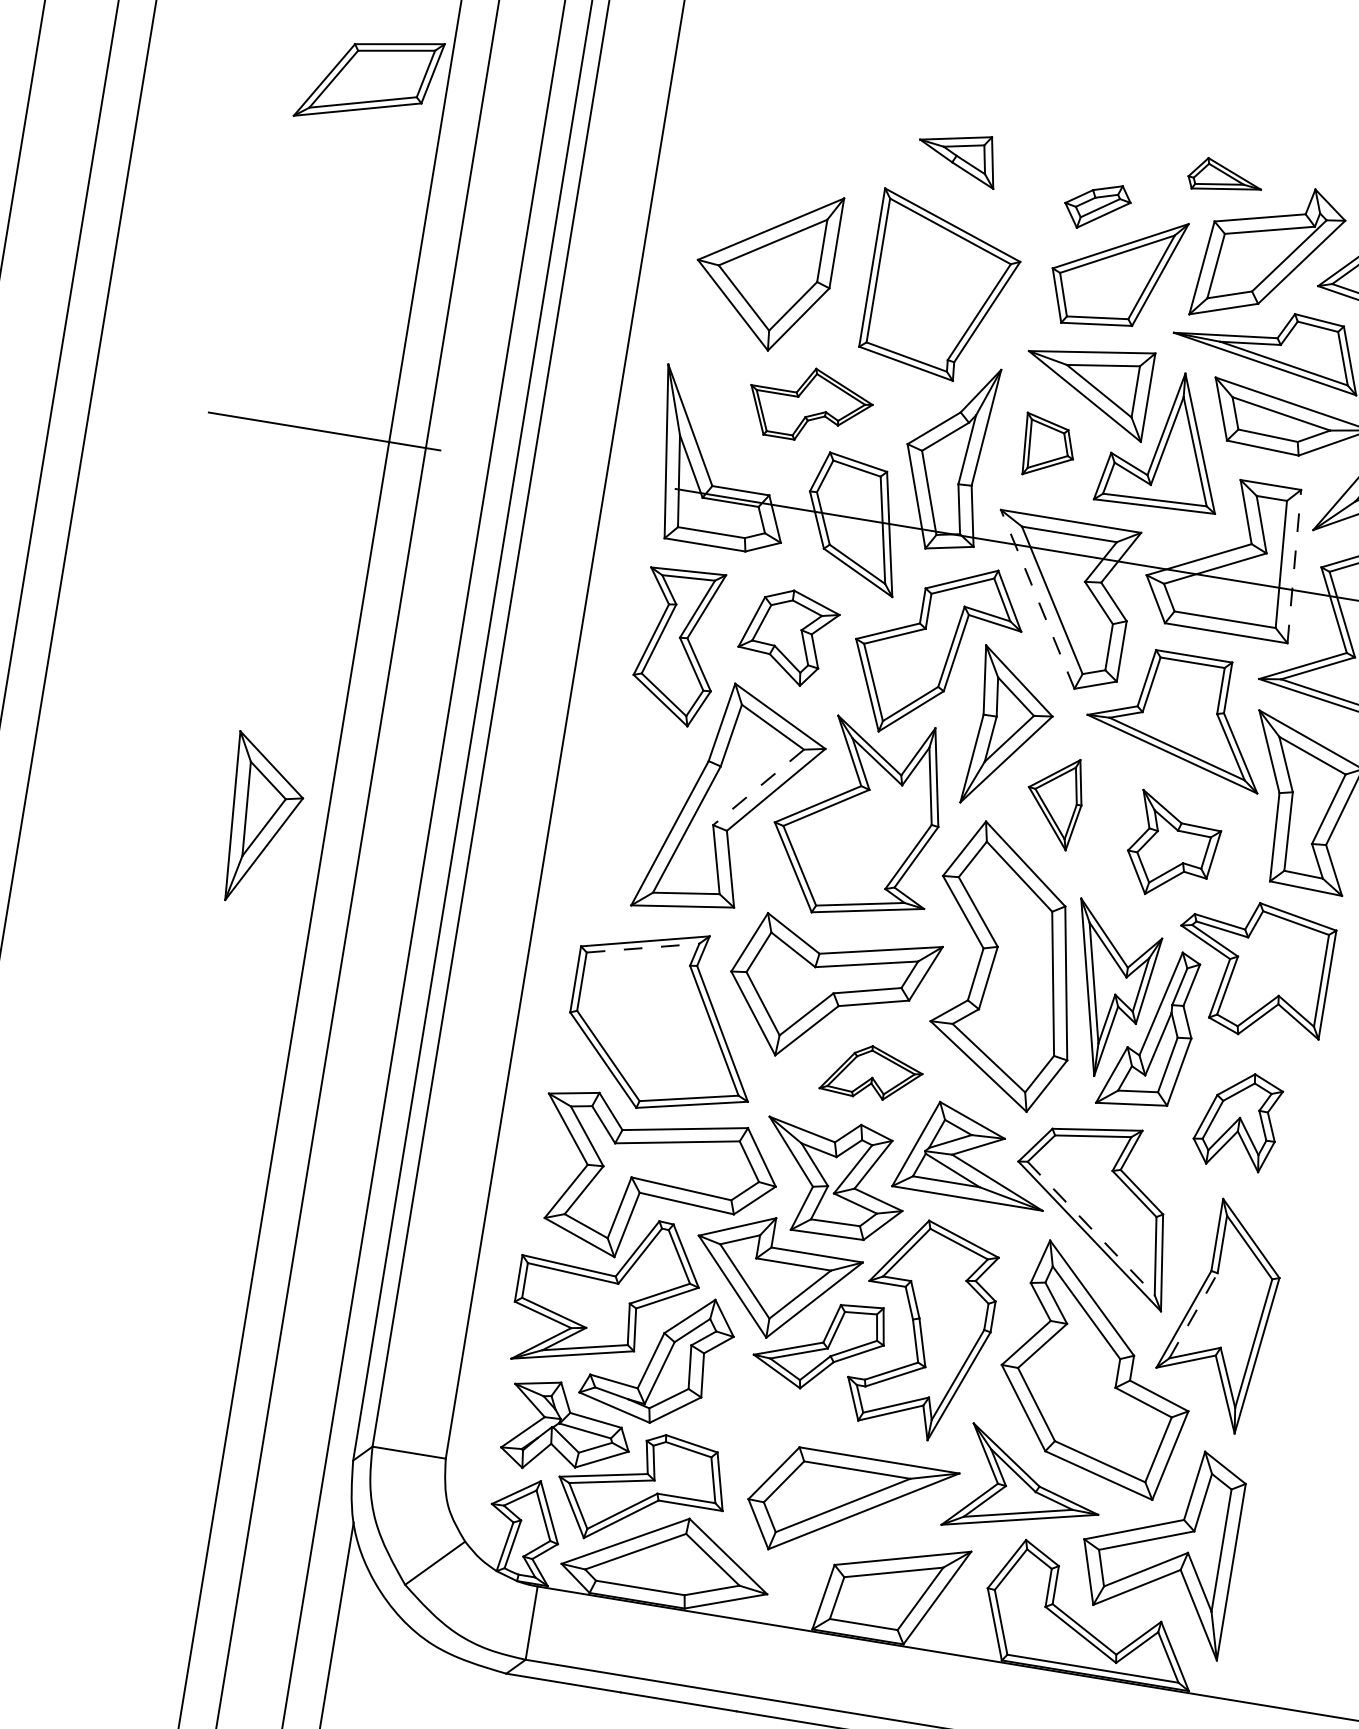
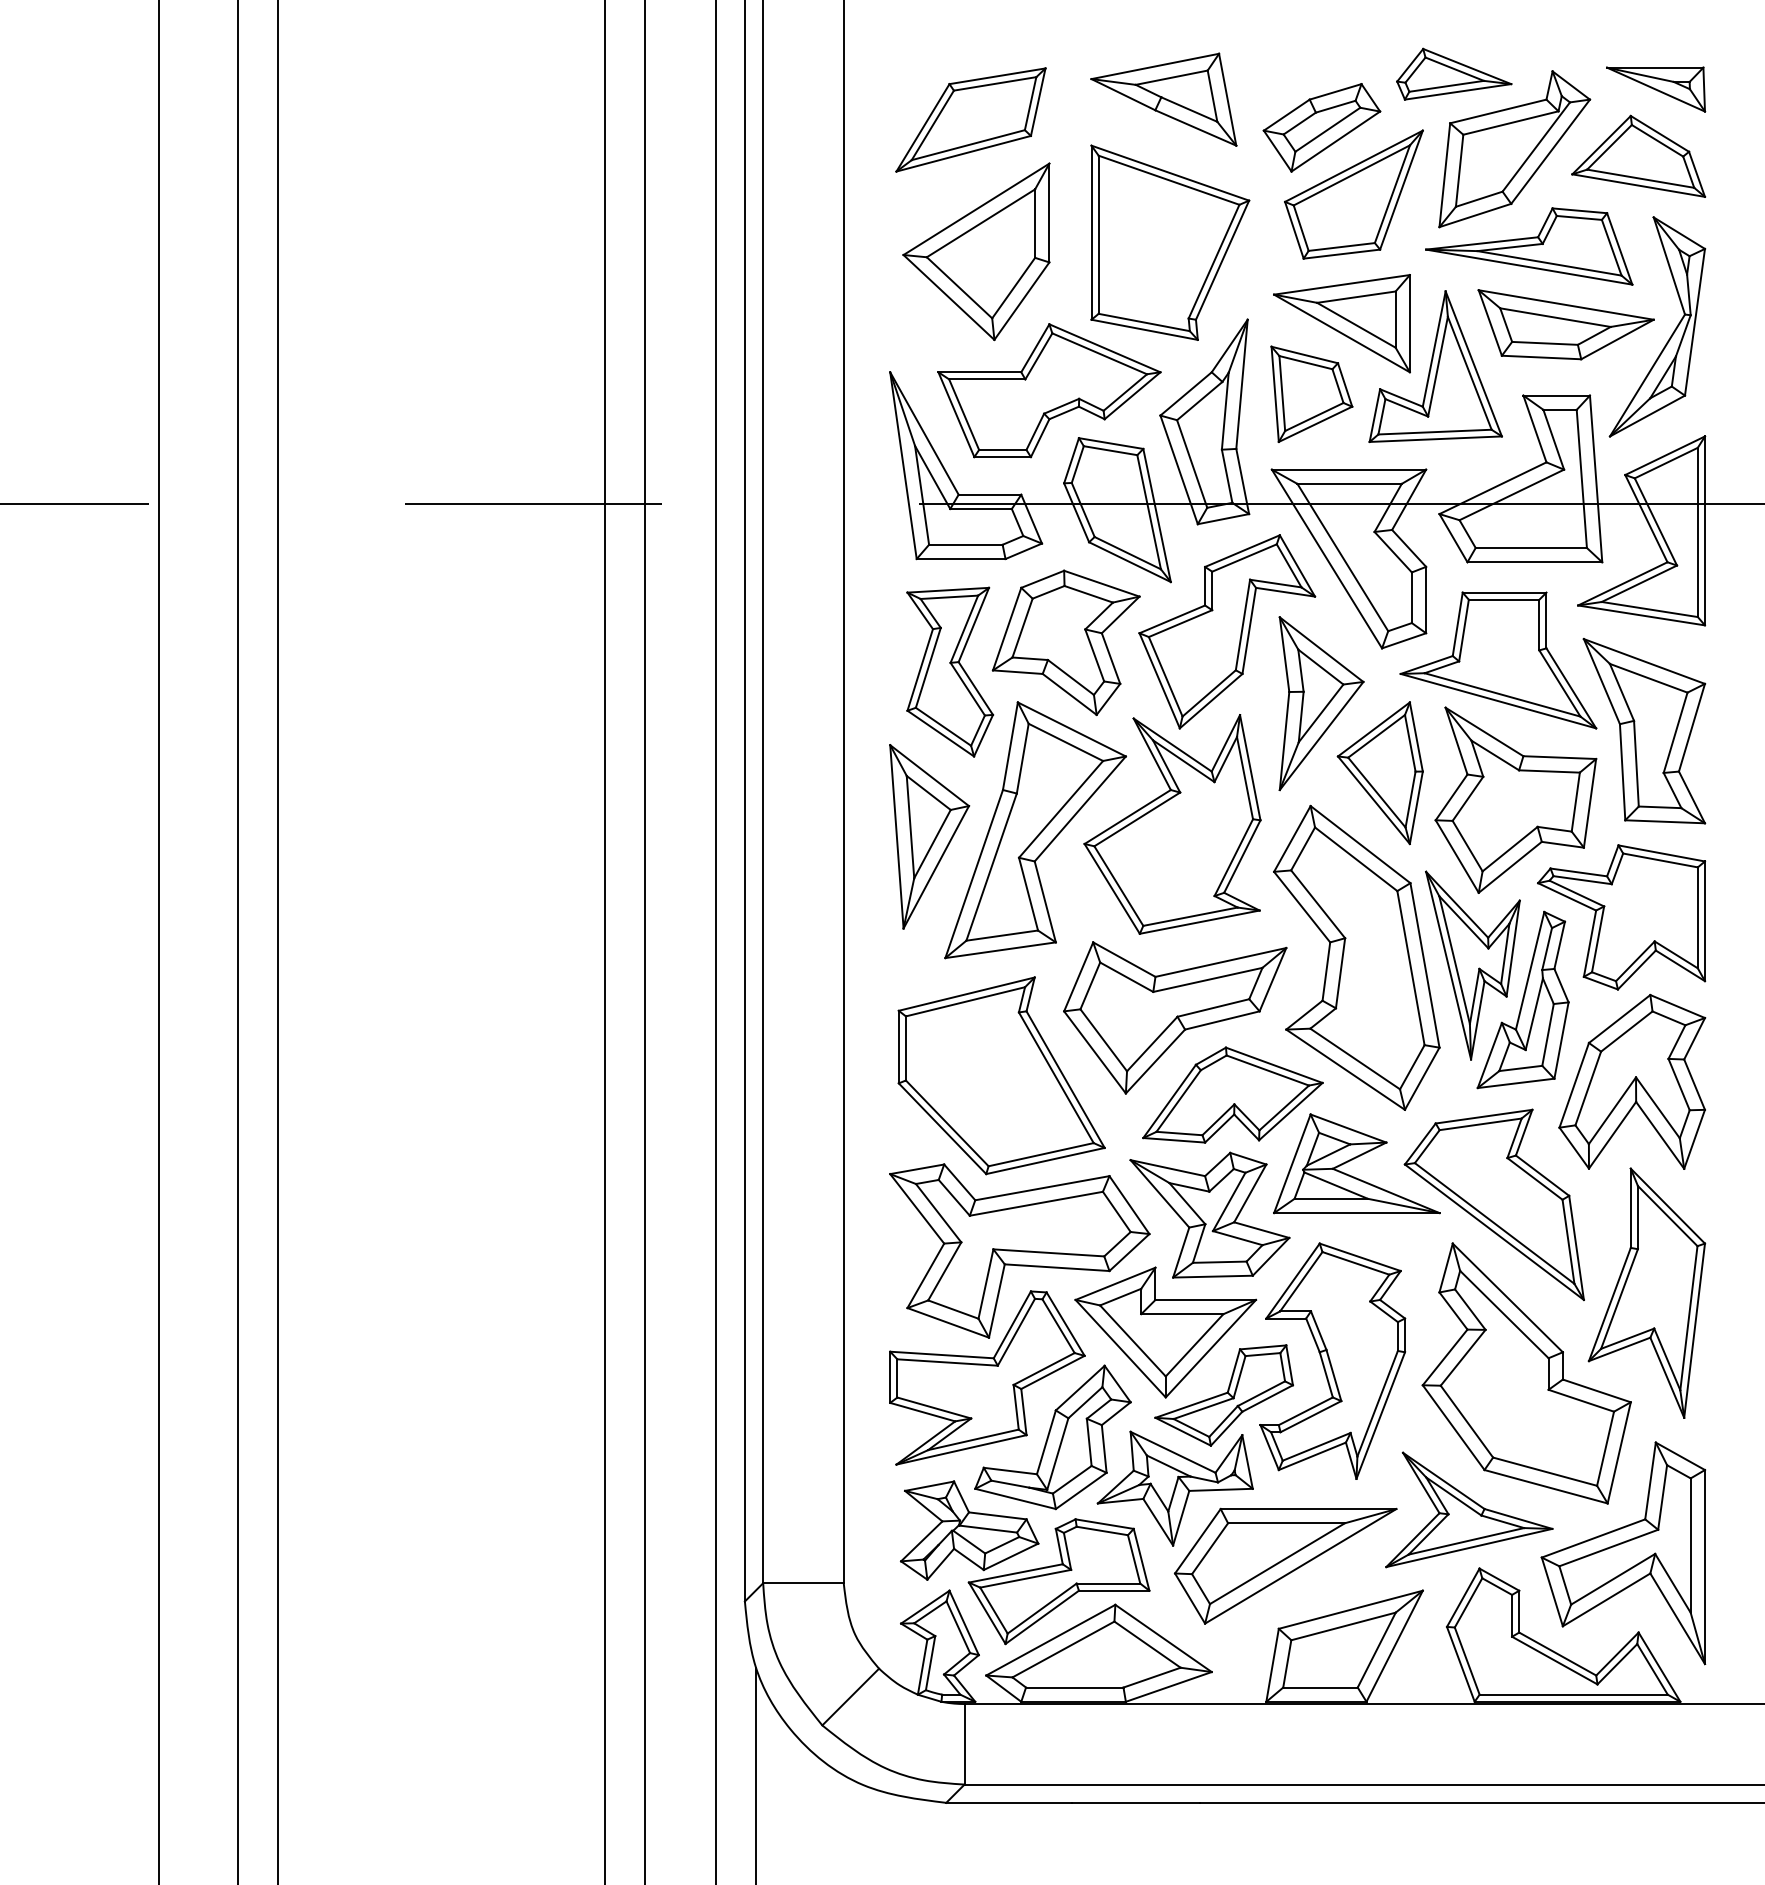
part: (368, 79) -> (970, 119), moved
part: (957, 157) -> (1163, 99), size x1.67
part: (1225, 176) -> (1454, 73), size x1.43
part: (1096, 206) -> (1321, 127), size x1.67
part: (810, 404) -> (1049, 390), size x1.67
part: (1048, 446) -> (1311, 393), size x1.43
line: (1294, 566) -> (1596, 478), dashed -> solid
line: (1037, 599) -> (1326, 559), dashed -> solid
part: (787, 636) -> (1065, 642), size x1.43
line: (758, 787) -> (1060, 809), dashed -> solid
part: (1053, 802) -> (1379, 773), size x1.43
part: (262, 820) -> (929, 836), moved
part: (1173, 846) -> (1515, 799), size x1.67
line: (643, 947) -> (965, 1001), dashed -> solid
part: (872, 1072) -> (1232, 1094), size x1.67
part: (1237, 1119) -> (1632, 1081), size x1.67
line: (1091, 1228) -> (1495, 1223), dashed -> solid
line: (1193, 1315) -> (1619, 1298), dashed -> solid
part: (760, 1421) -> (1174, 1488), added

